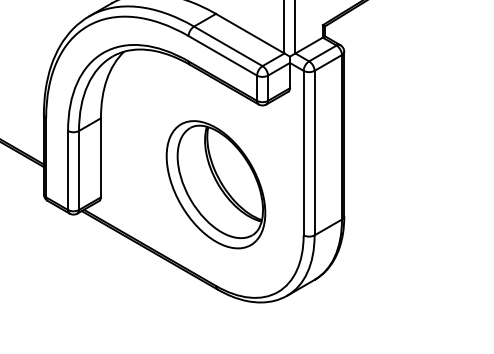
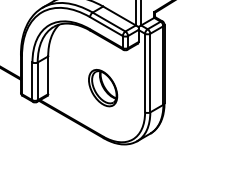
part: (214, 183) -> (102, 87), size x0.6

